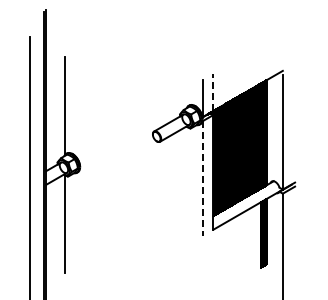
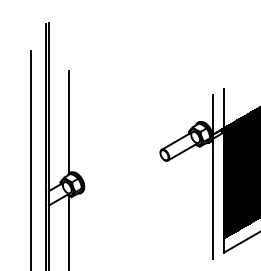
line: (213, 92) -> (224, 108), dashed -> solid
line: (202, 178) -> (212, 199), dashed -> solid

